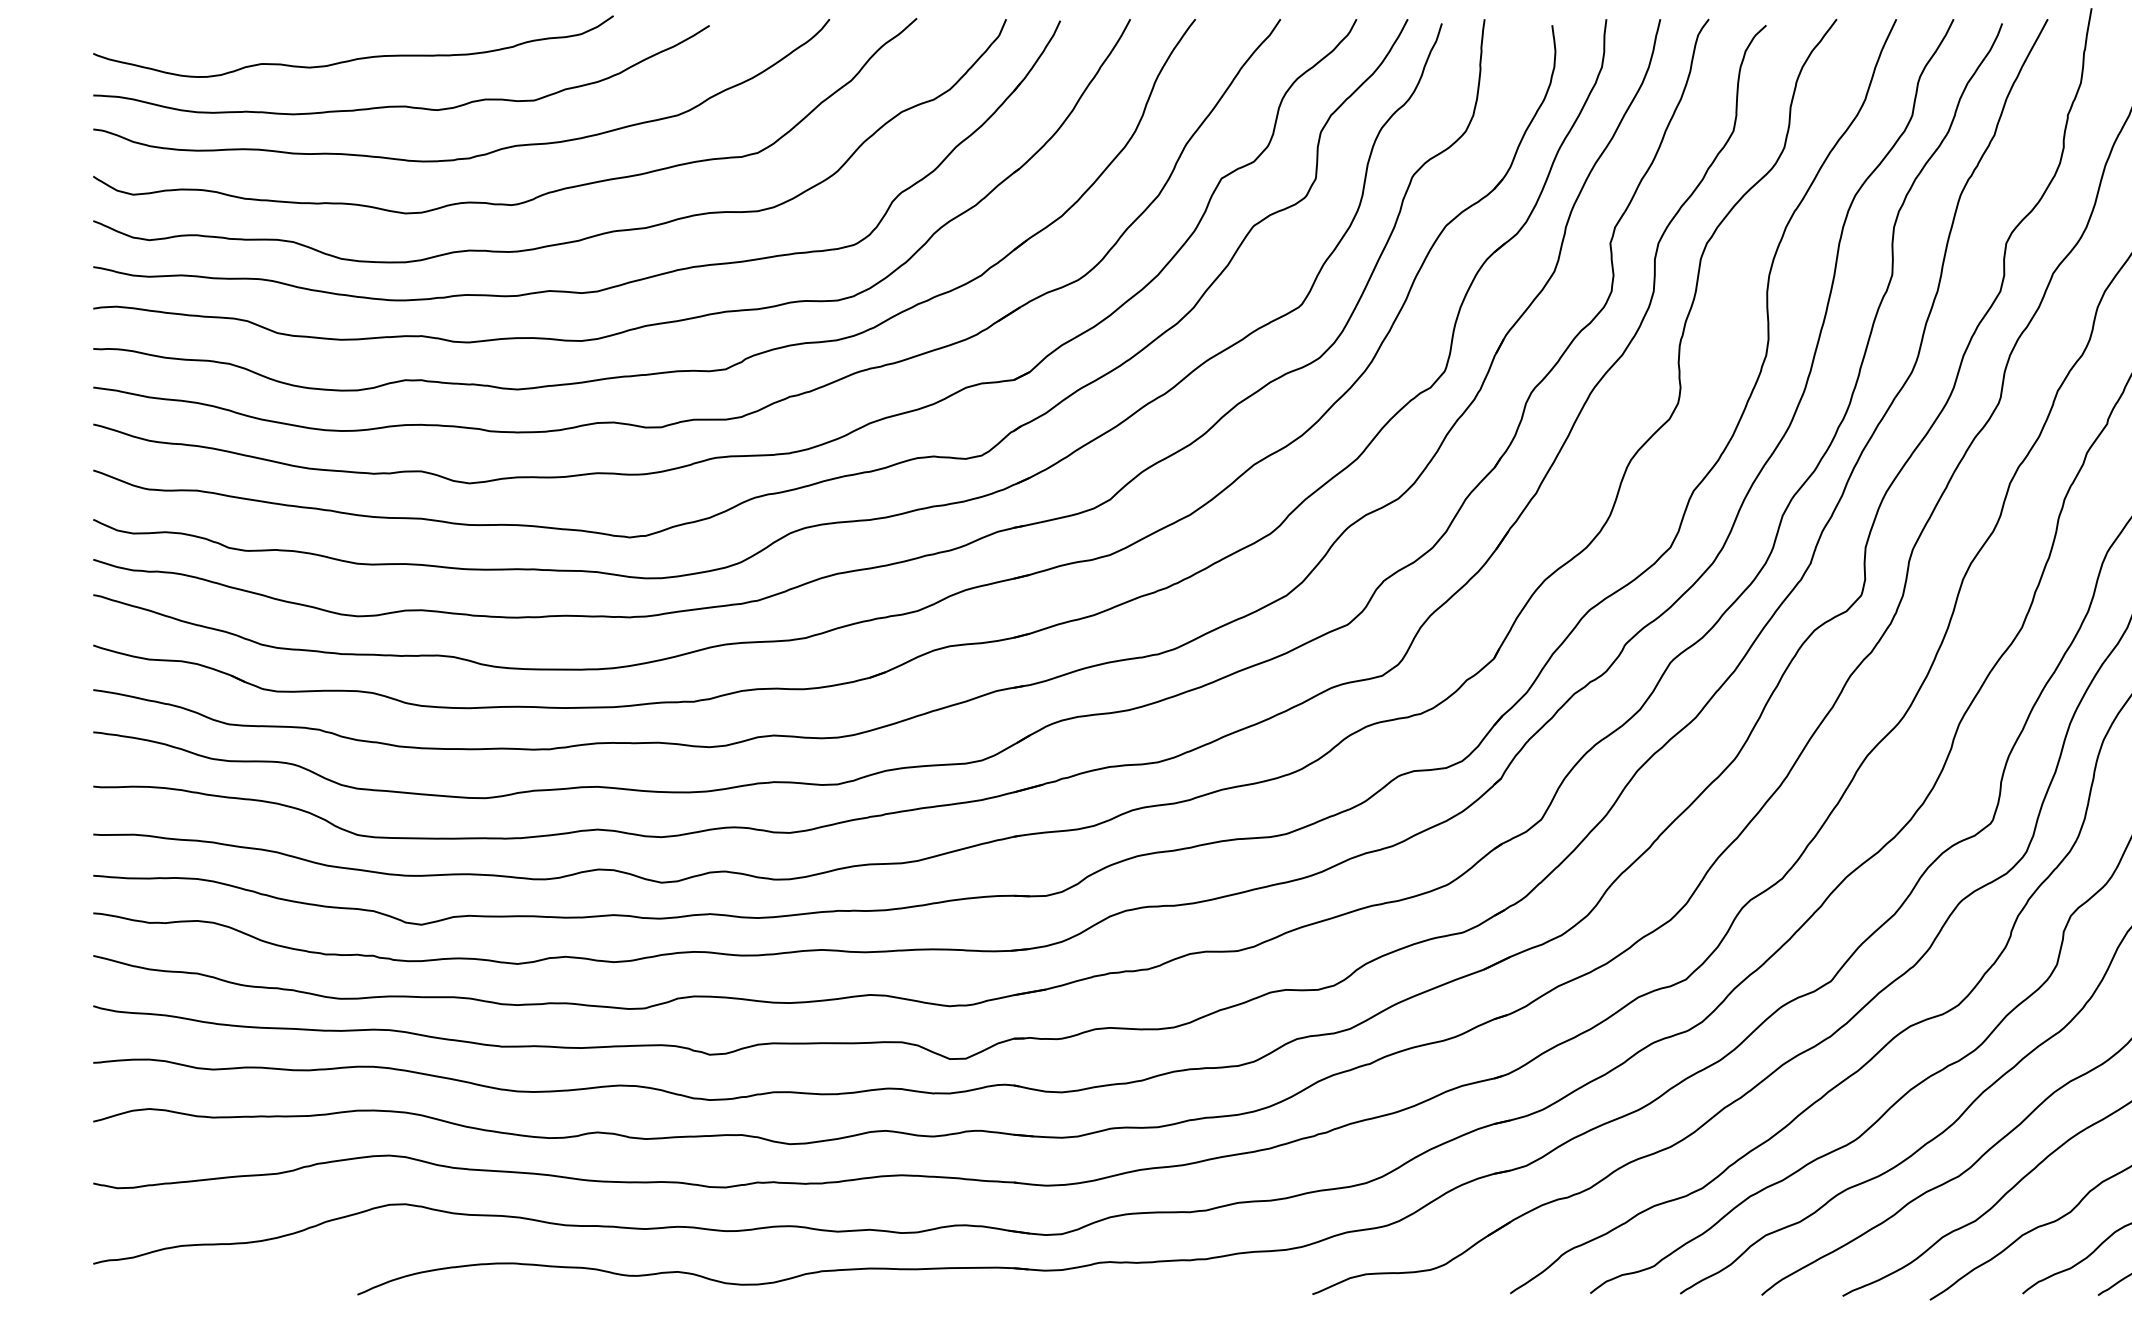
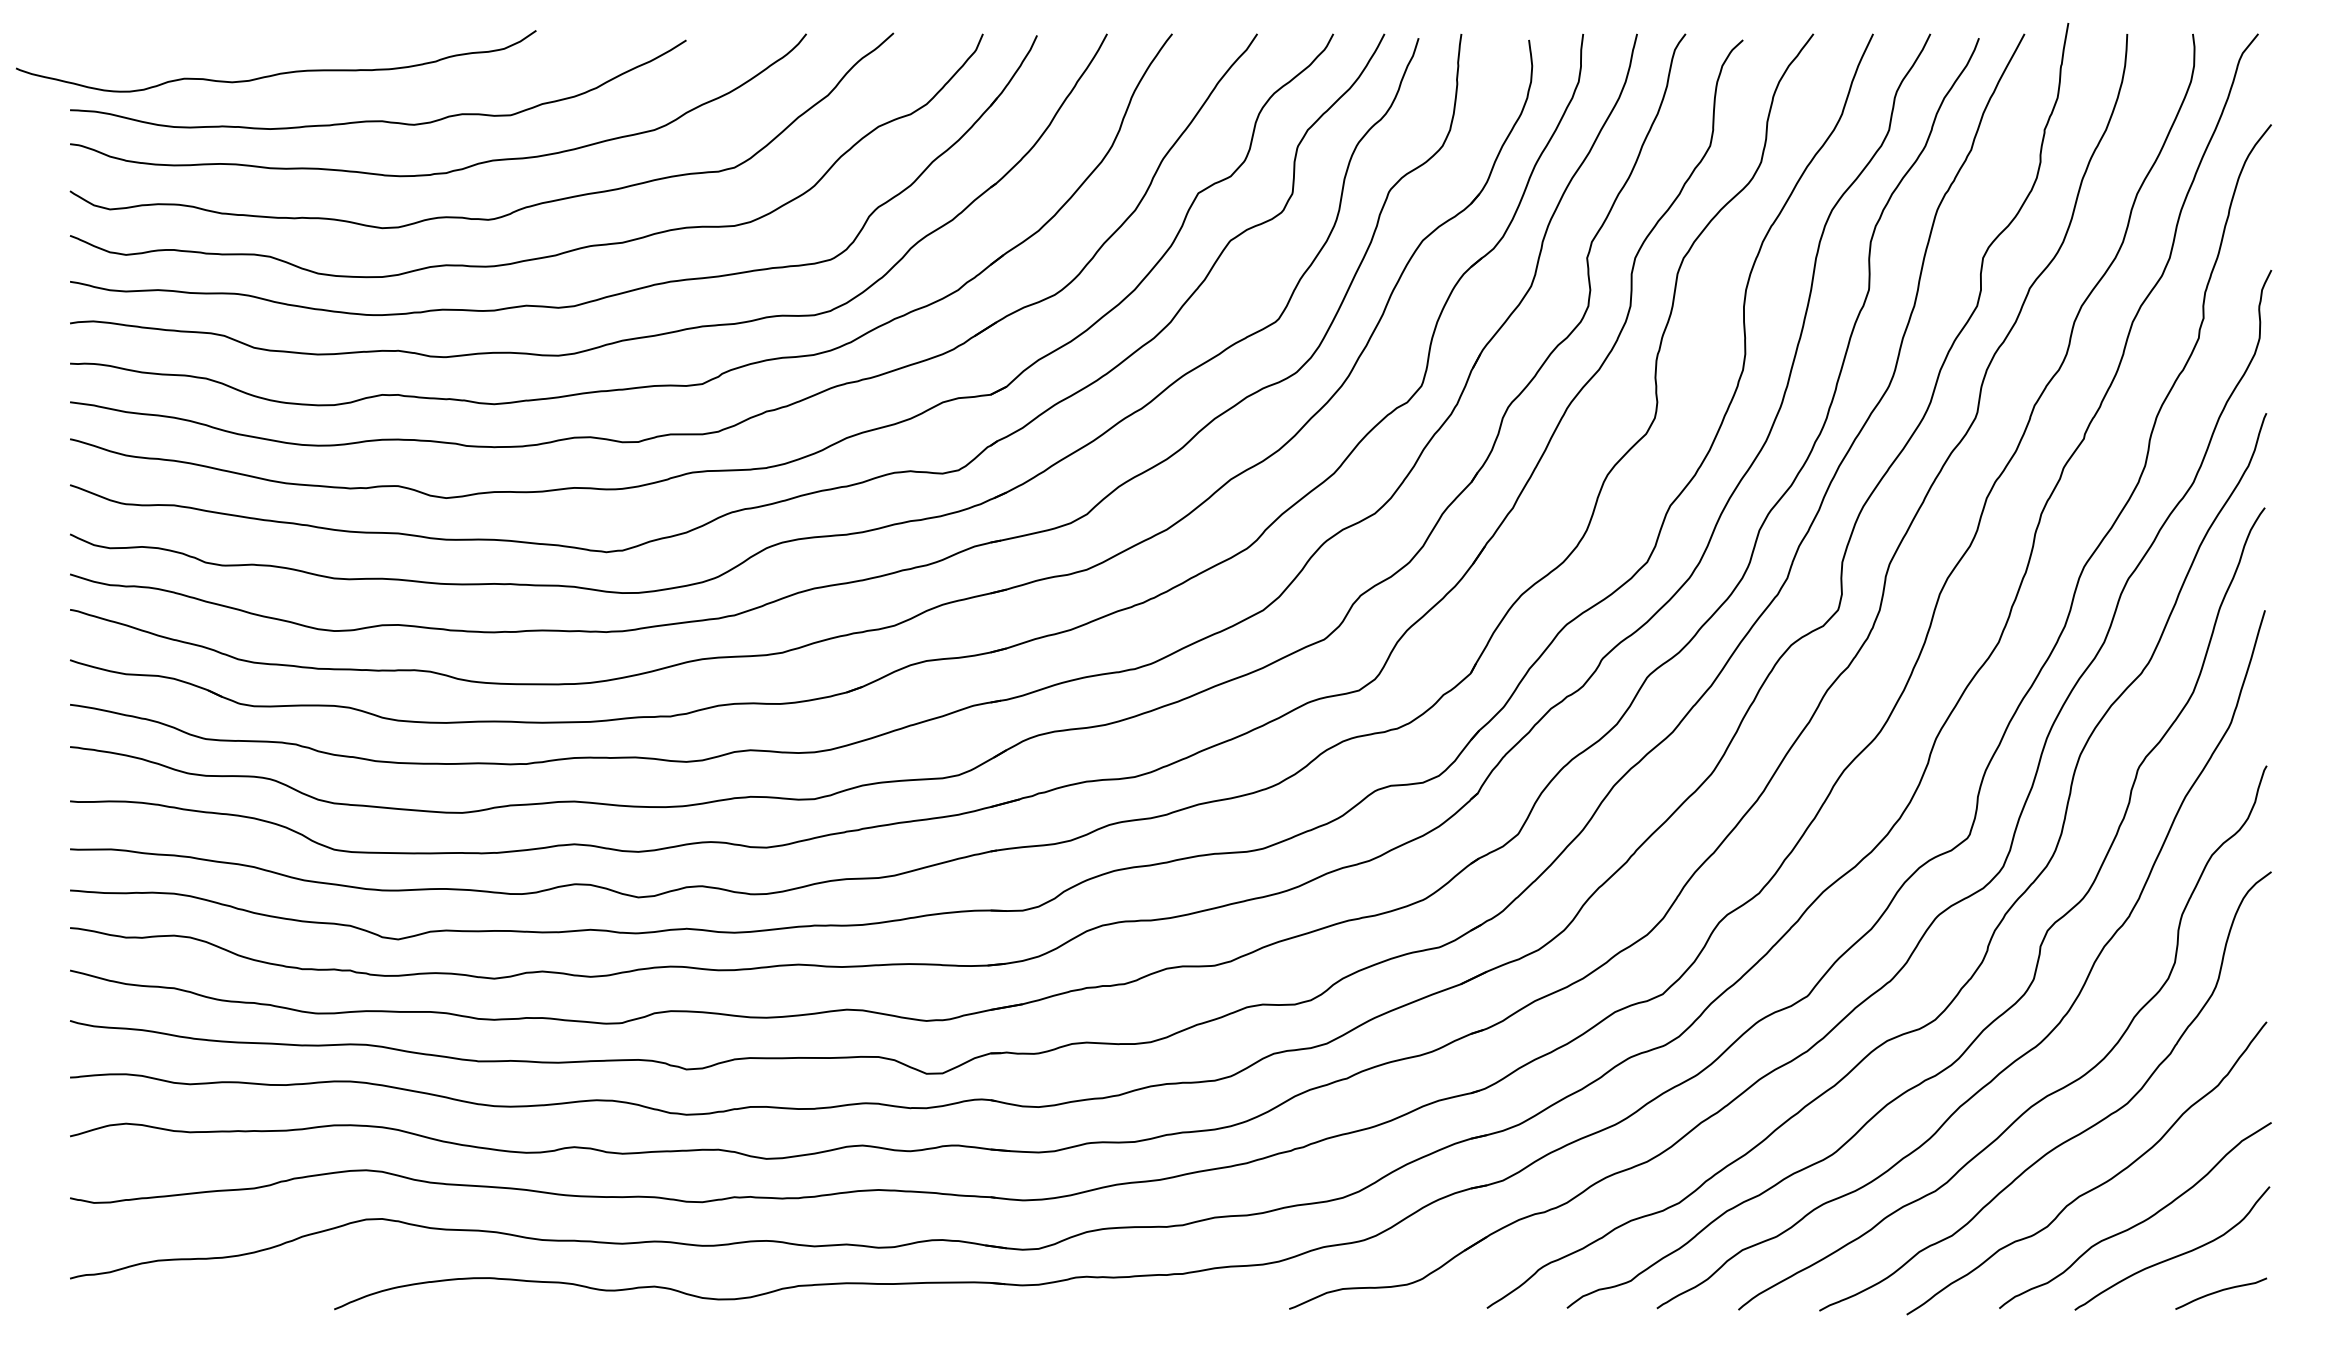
curve: (357, 57) -> (280, 72), moved

